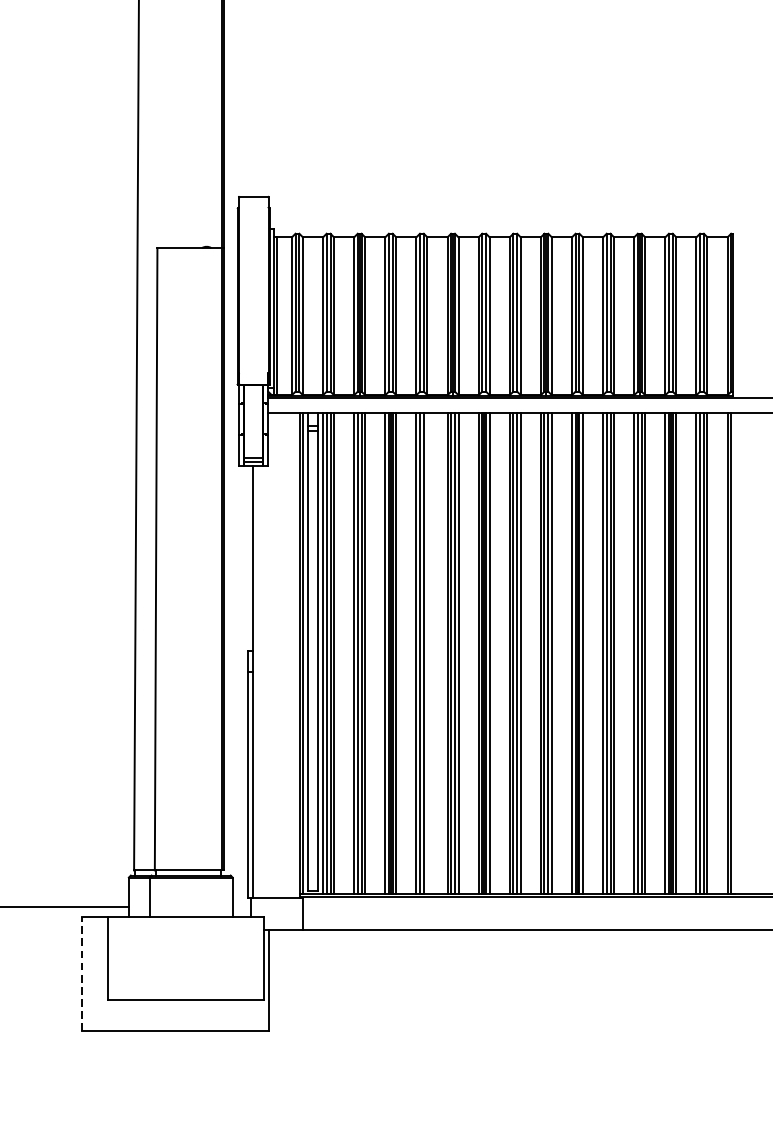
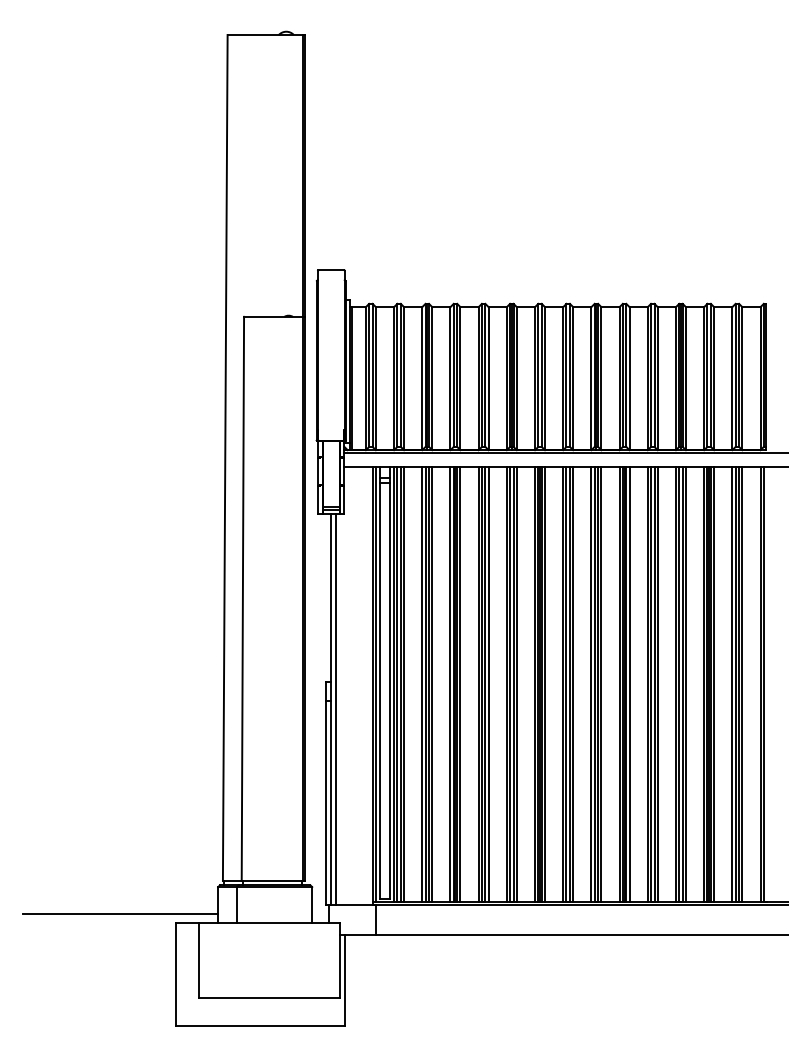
line: (427, 652) -> (488, 683), added
line: (258, 681) -> (335, 709), added
line: (81, 974) -> (175, 974), dashed -> solid

